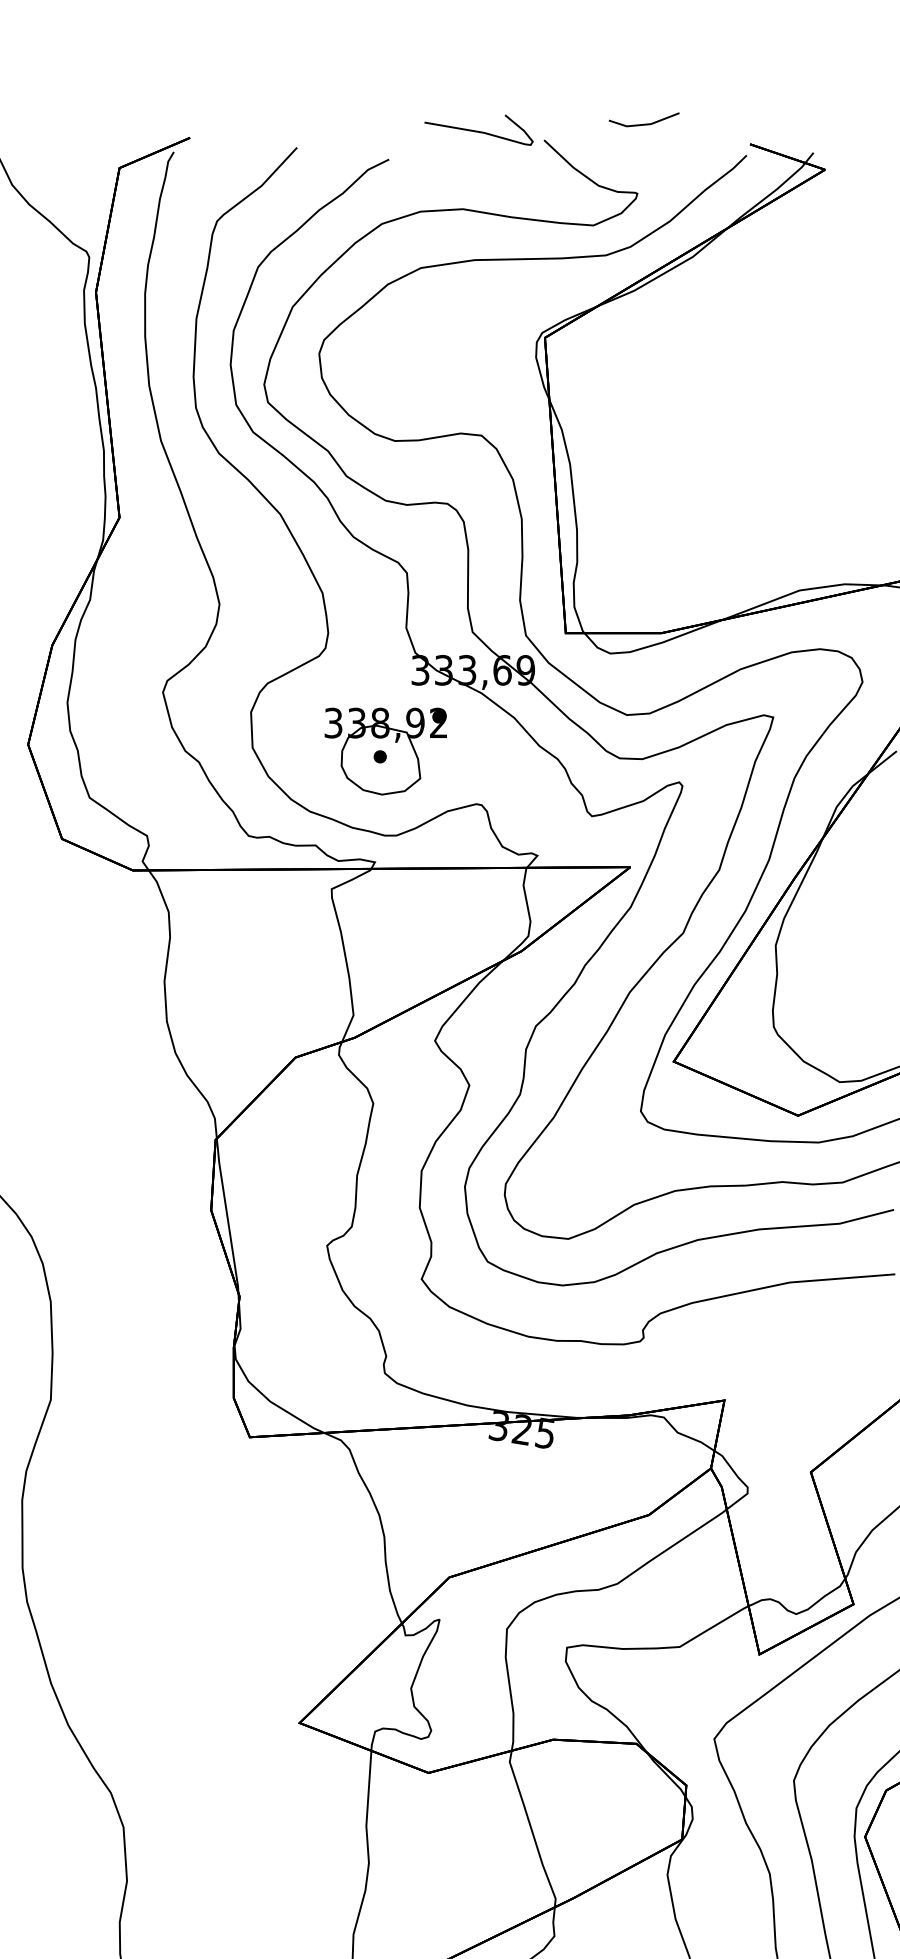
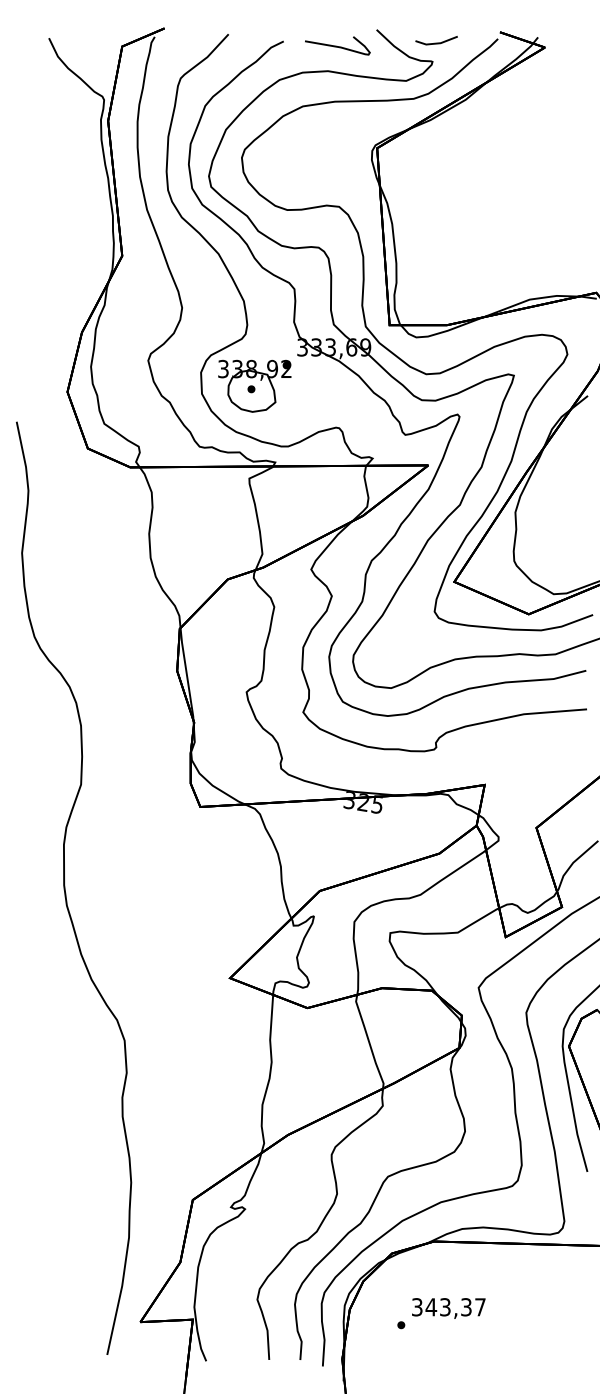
line: (644, 122) -> (436, 42), moved
curve: (477, 129) -> (336, 45), moved
part: (385, 750) -> (254, 385), moved

